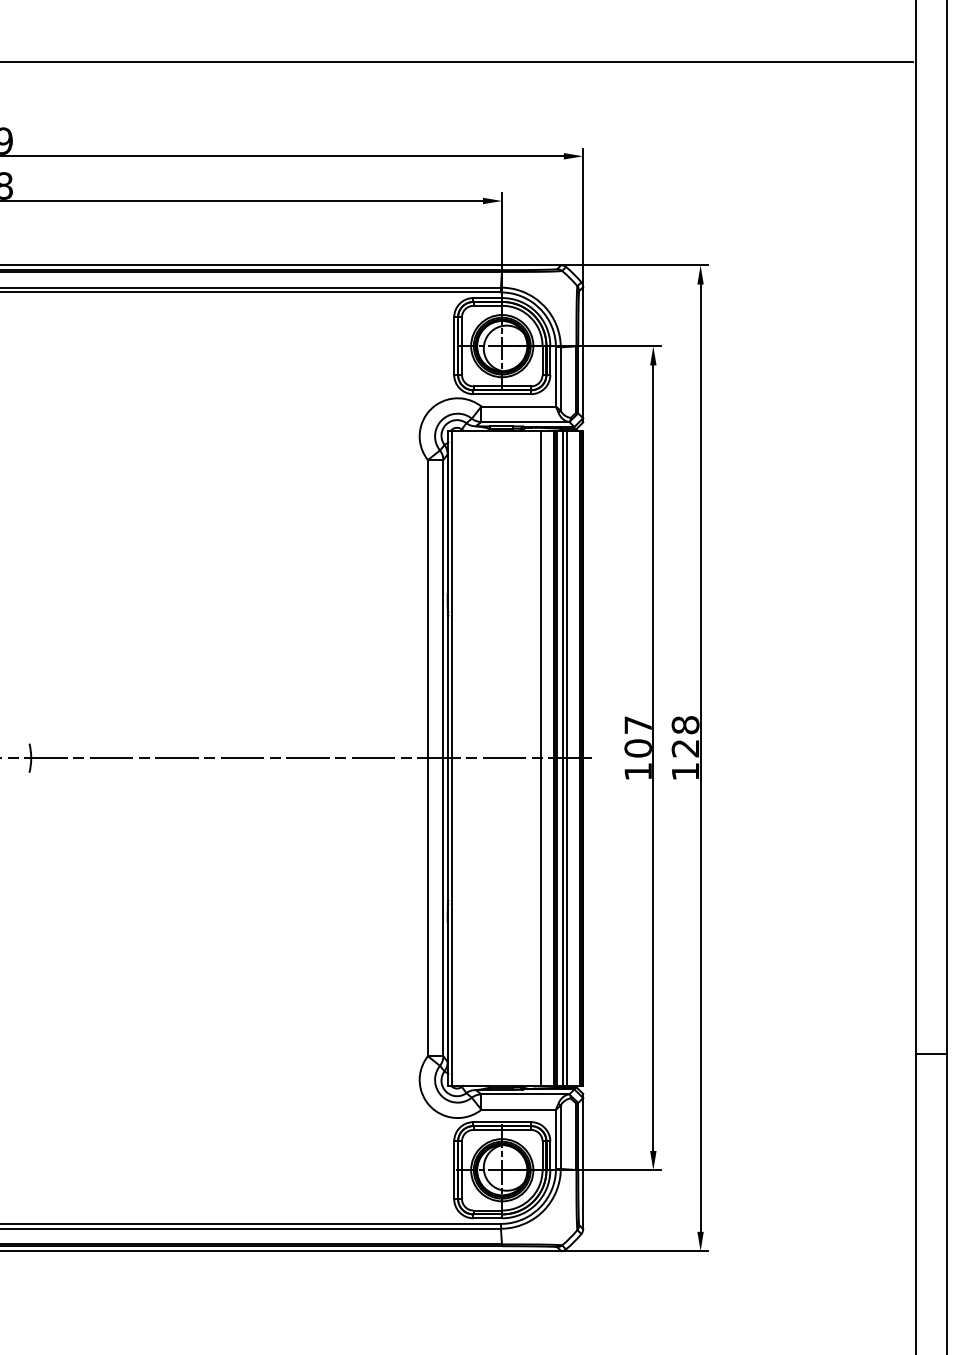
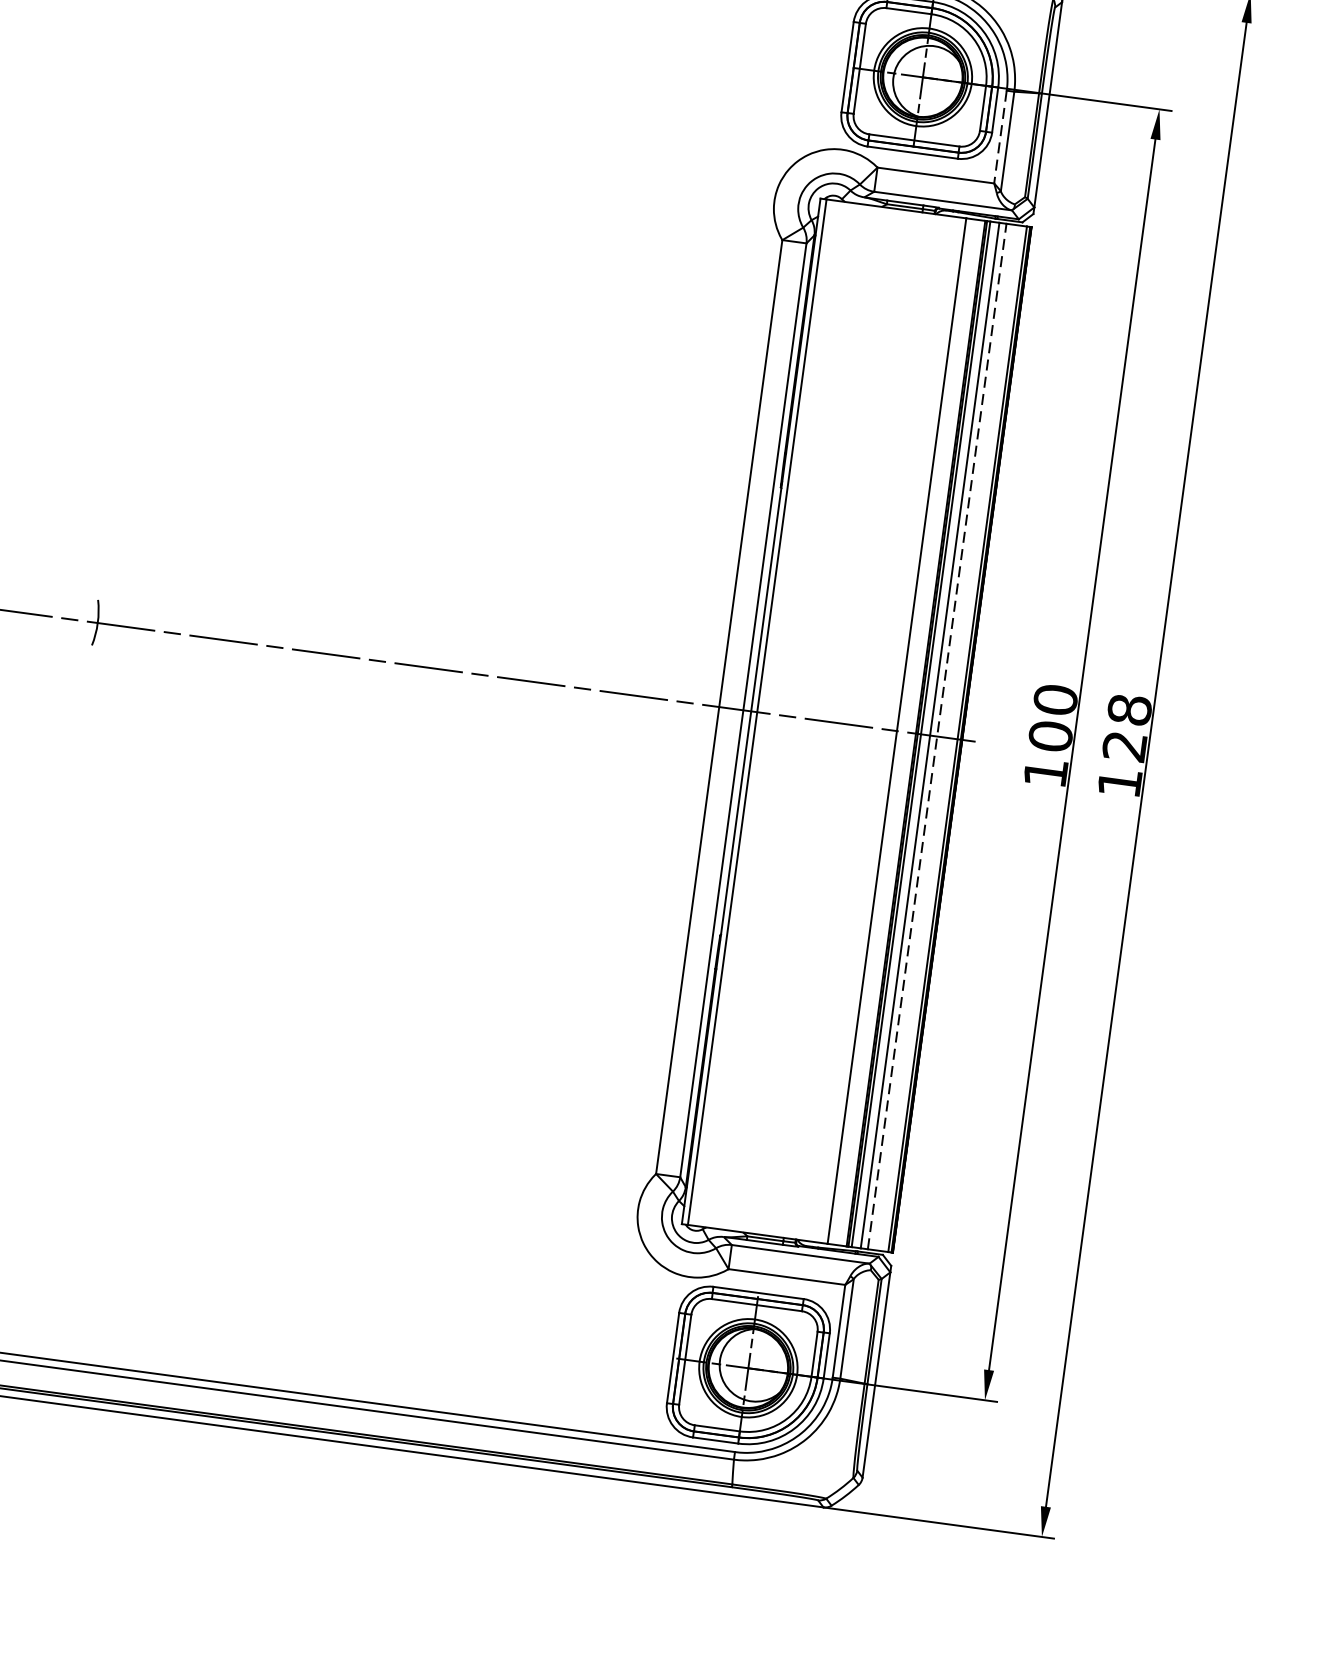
line: (555, 377) -> (999, 137), solid -> dashed
text: (637, 725) -> (1054, 700), 107 -> 100
line: (567, 757) -> (937, 735), solid -> dashed

